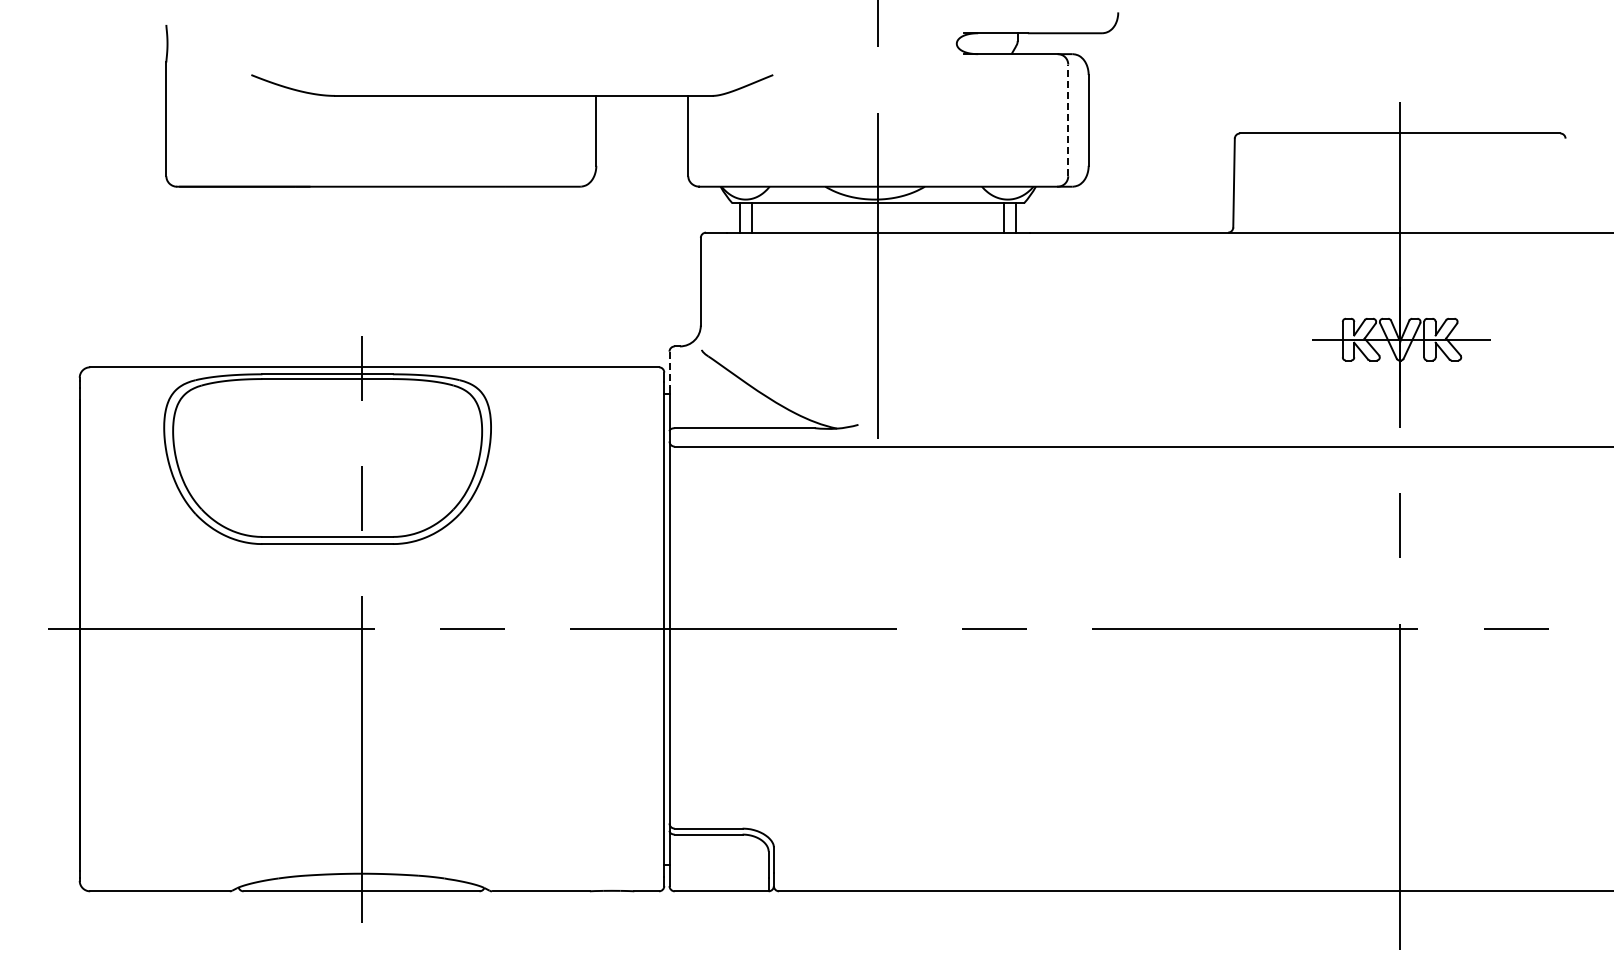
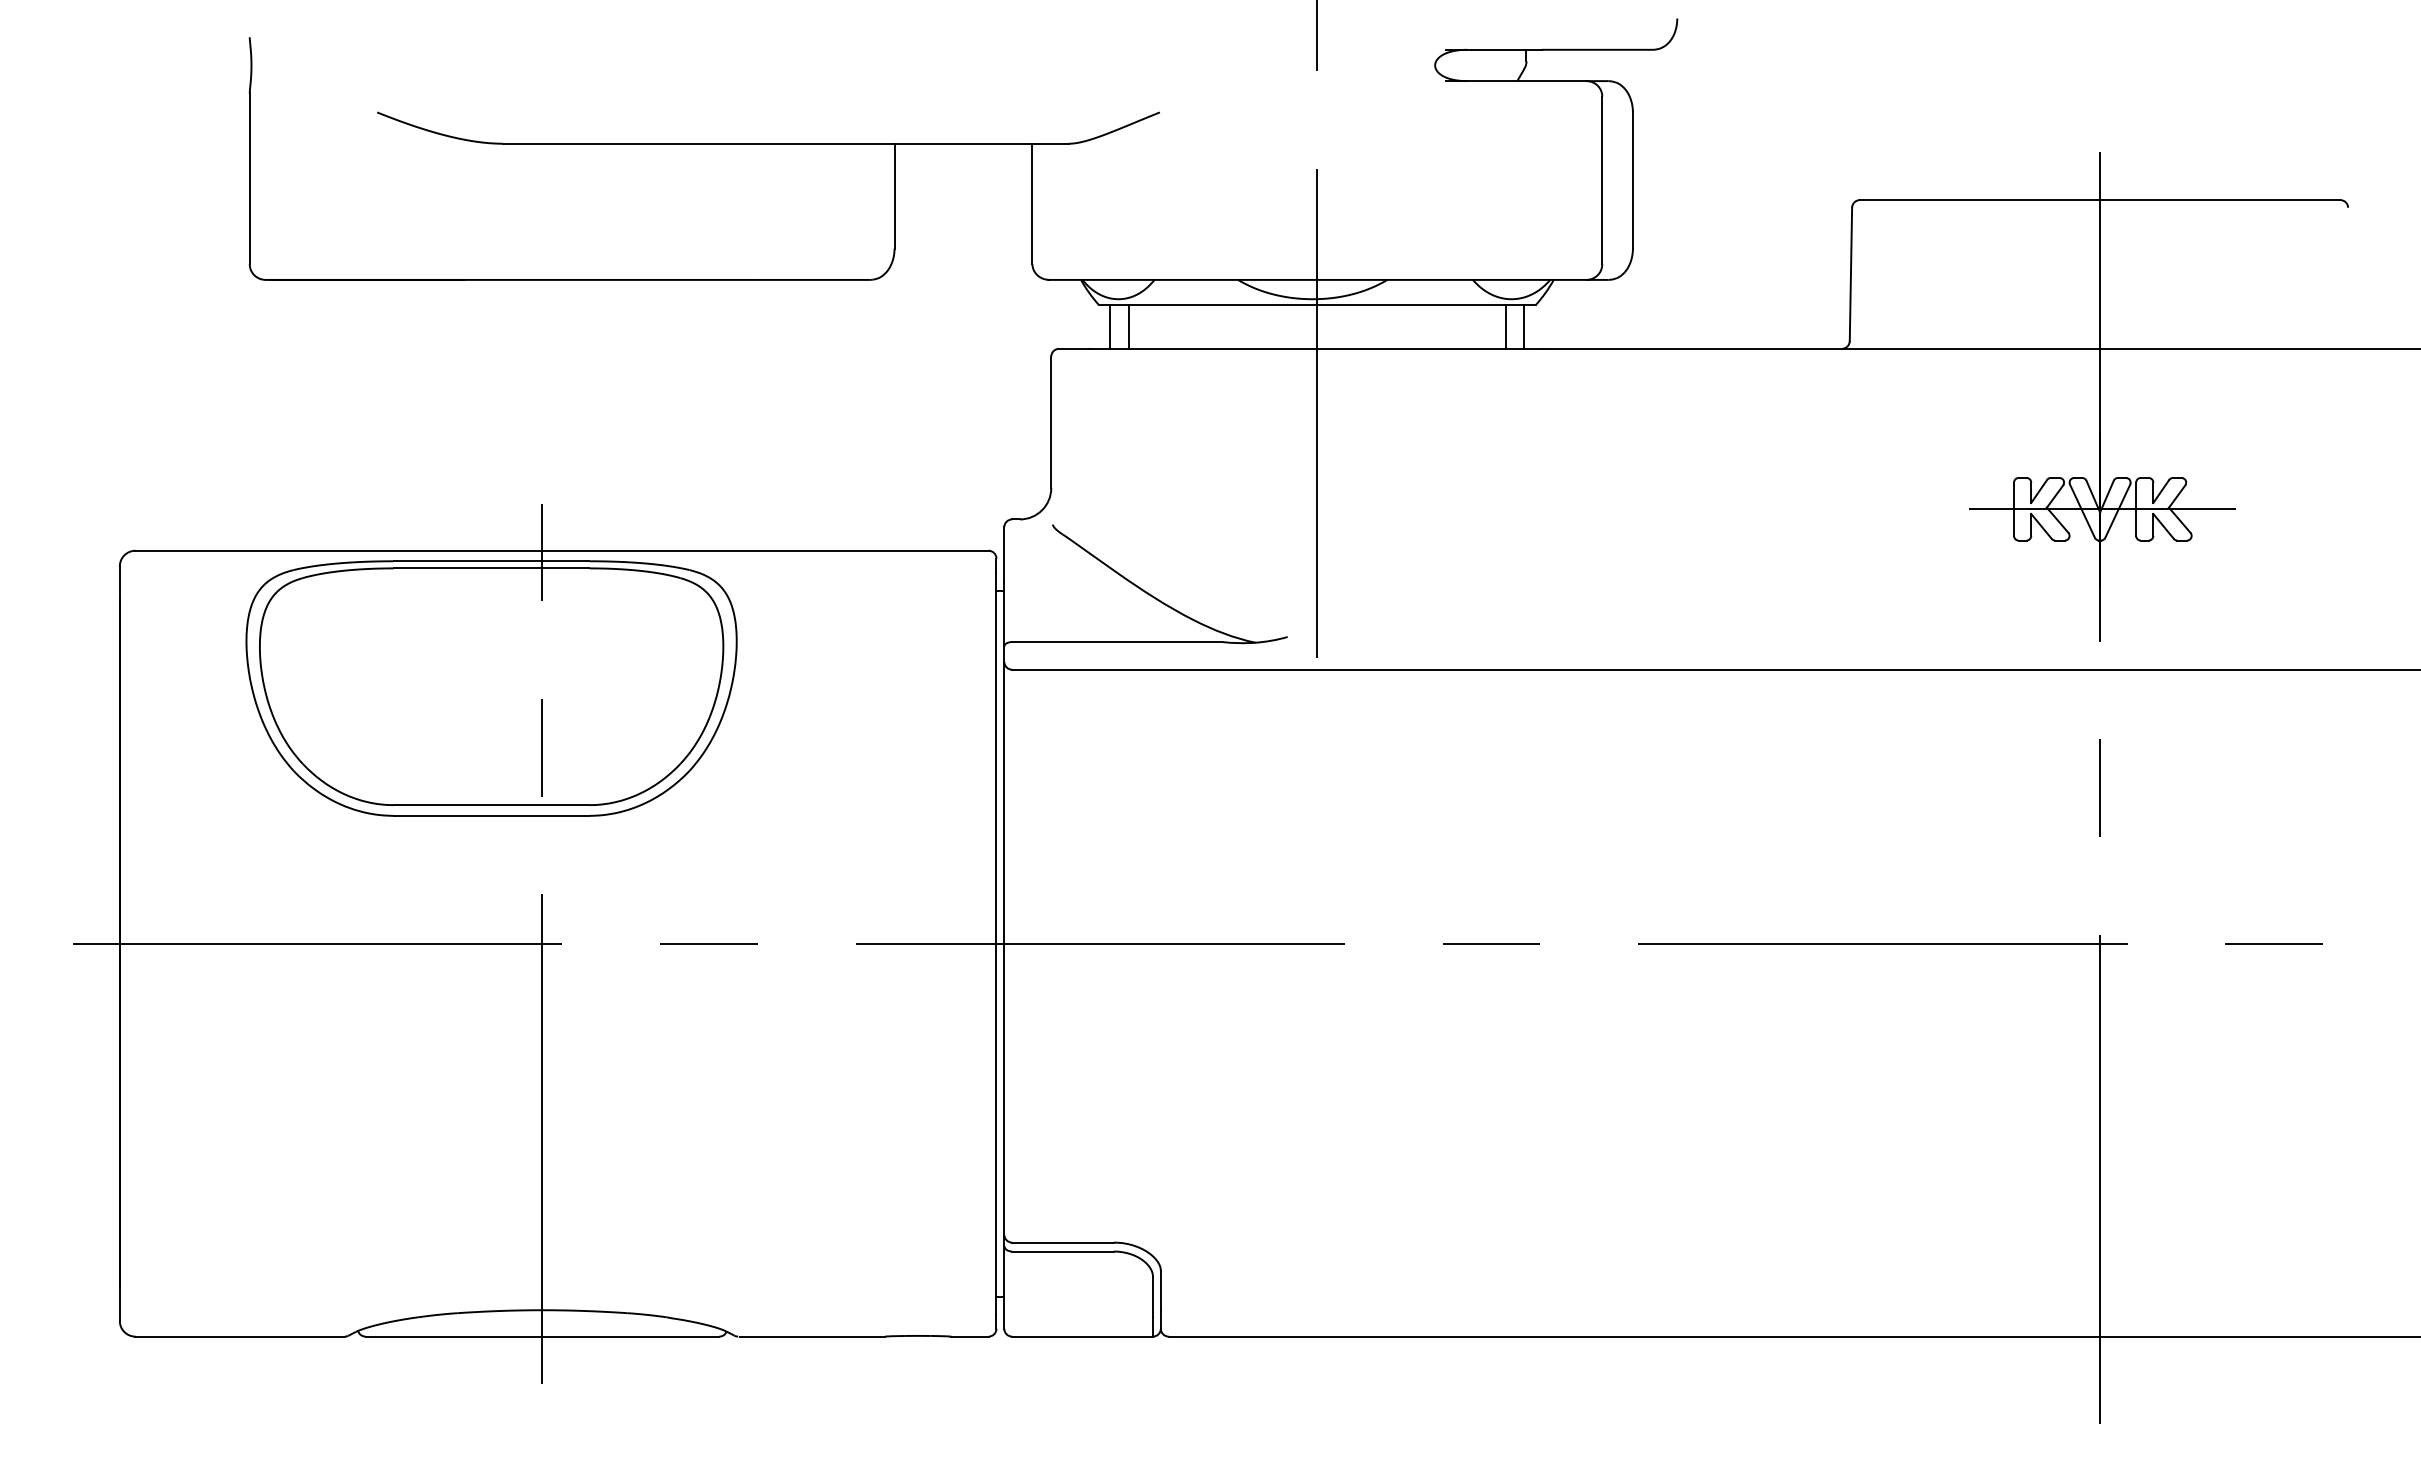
line: (1068, 120) -> (1602, 180), dashed -> solid
line: (669, 370) -> (1004, 555), dashed -> solid

